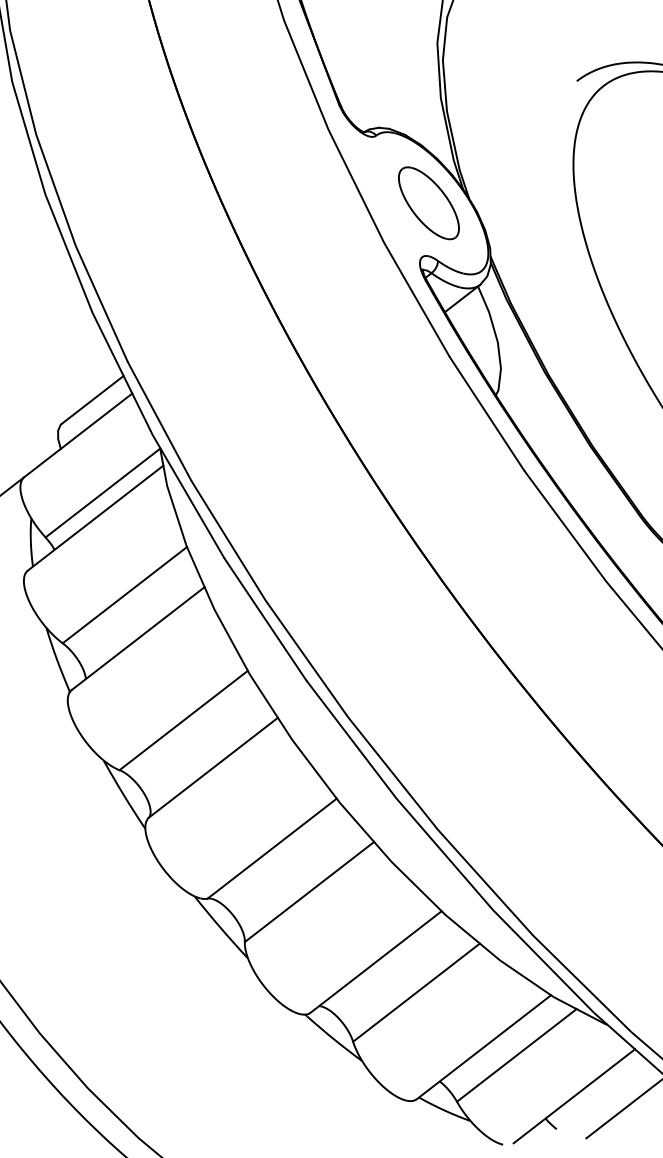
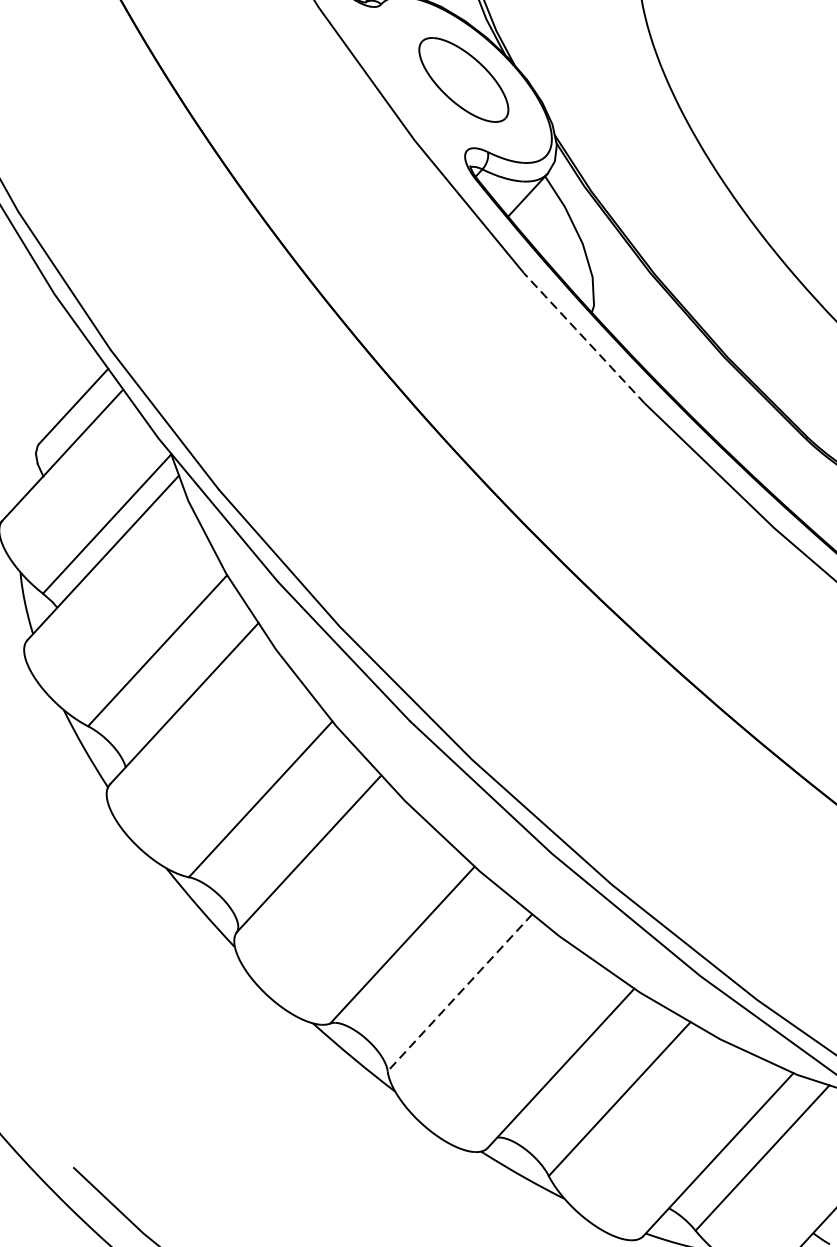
line: (487, 413) -> (585, 337), solid -> dashed
line: (309, 892) -> (460, 993), solid -> dashed

